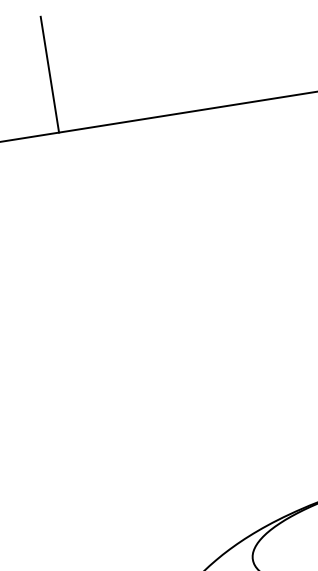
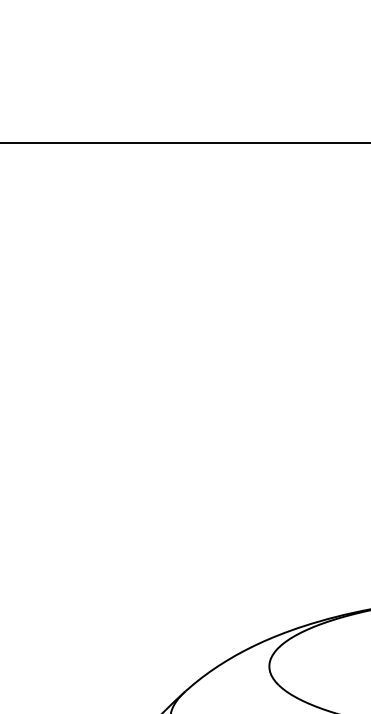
line: (49, 74) -> (124, 74), removed

